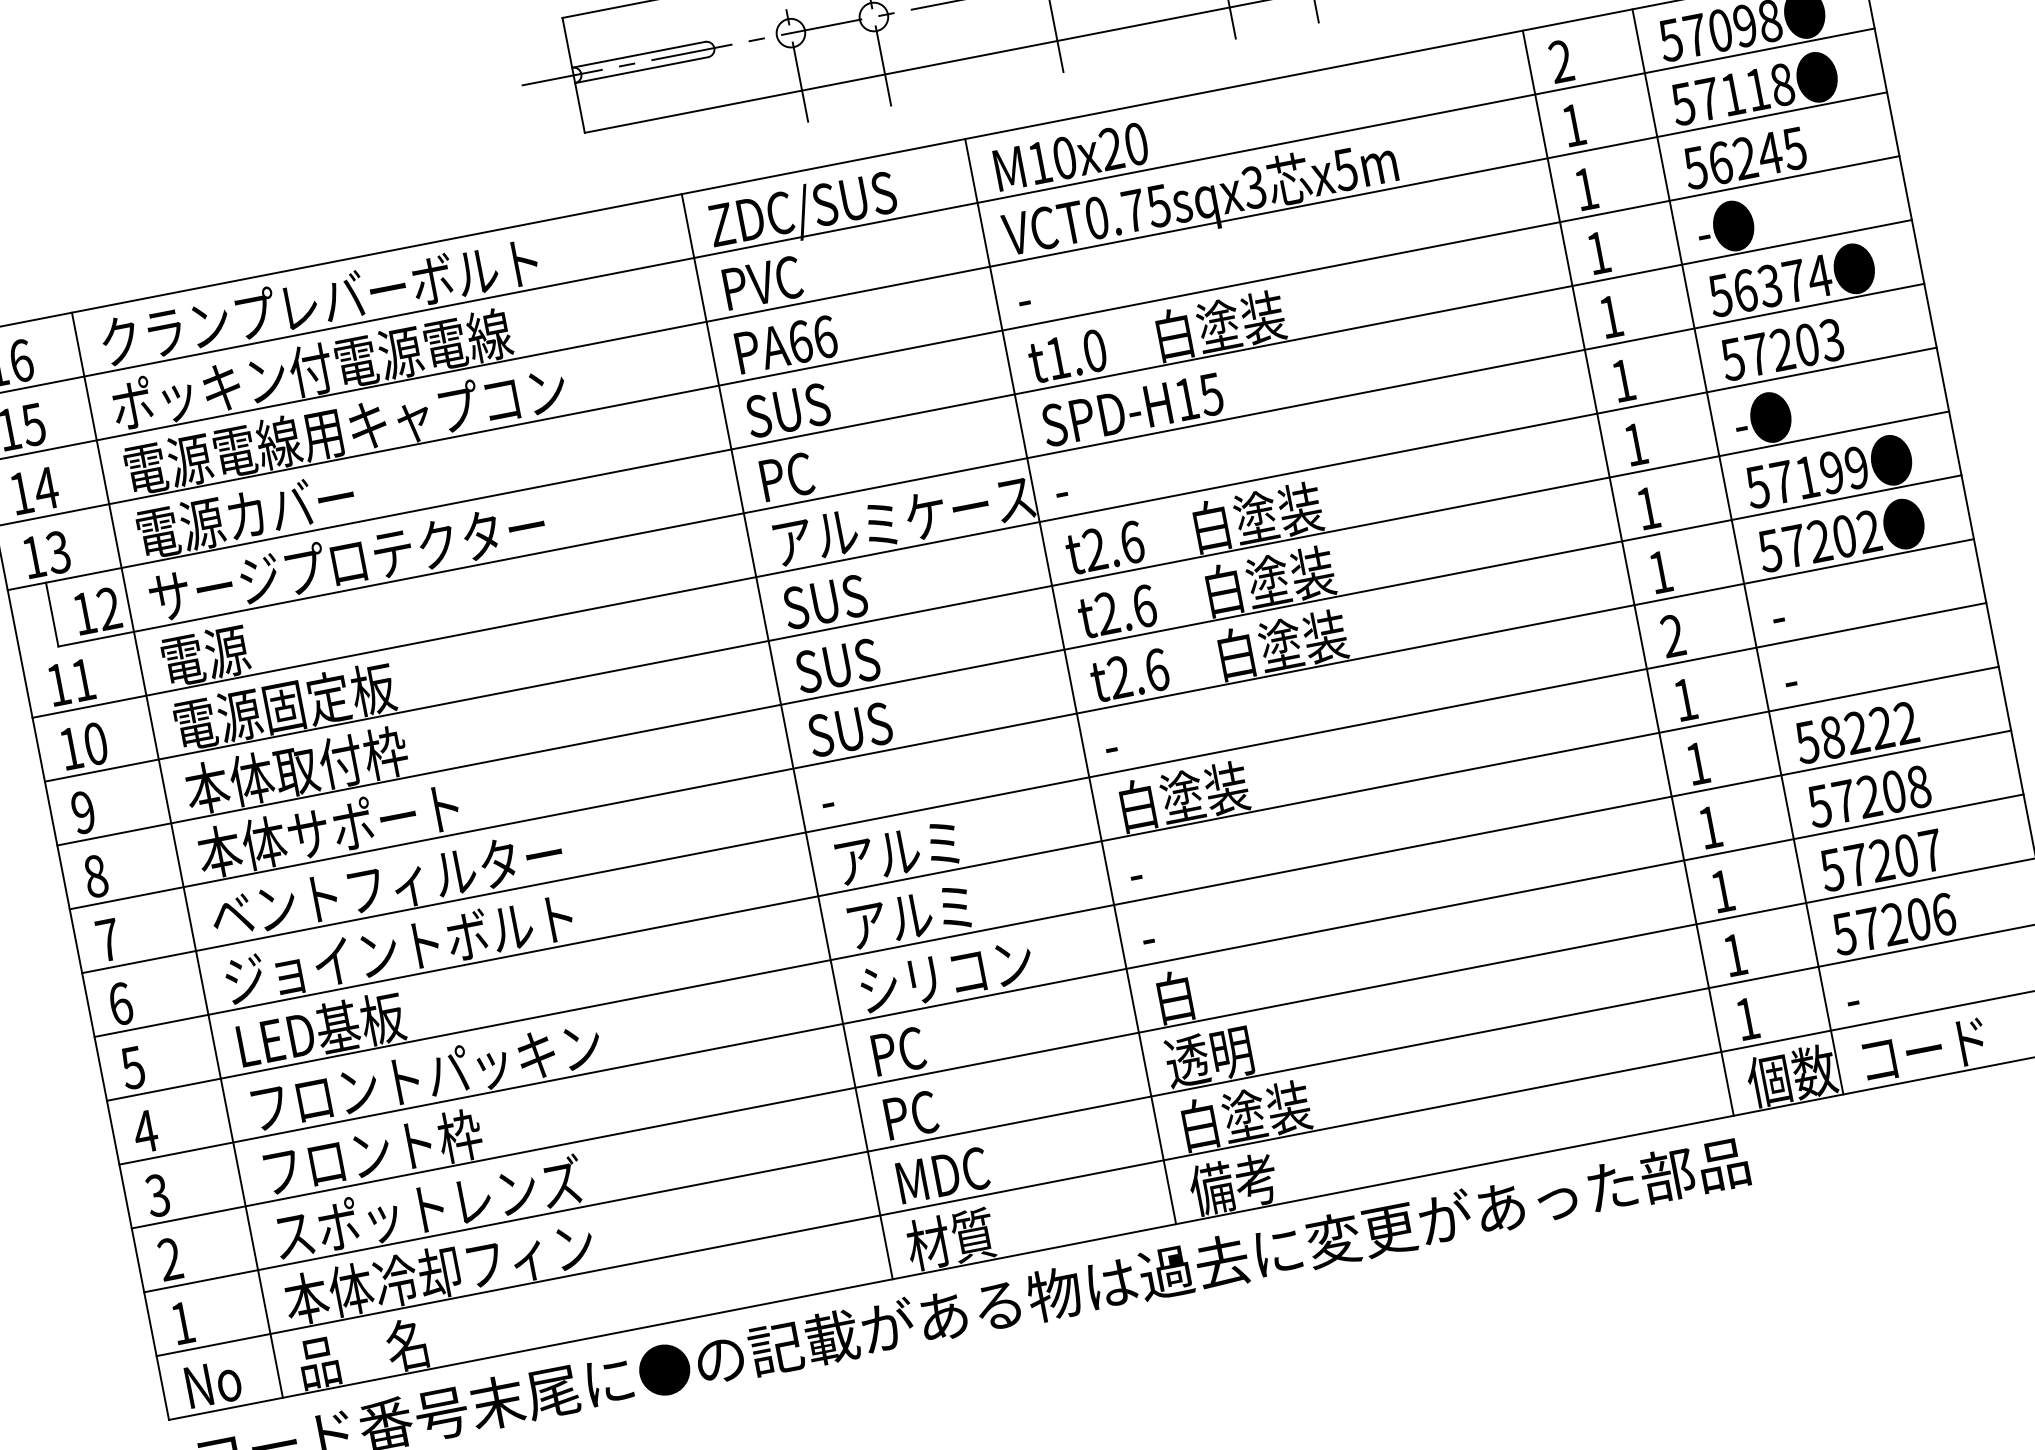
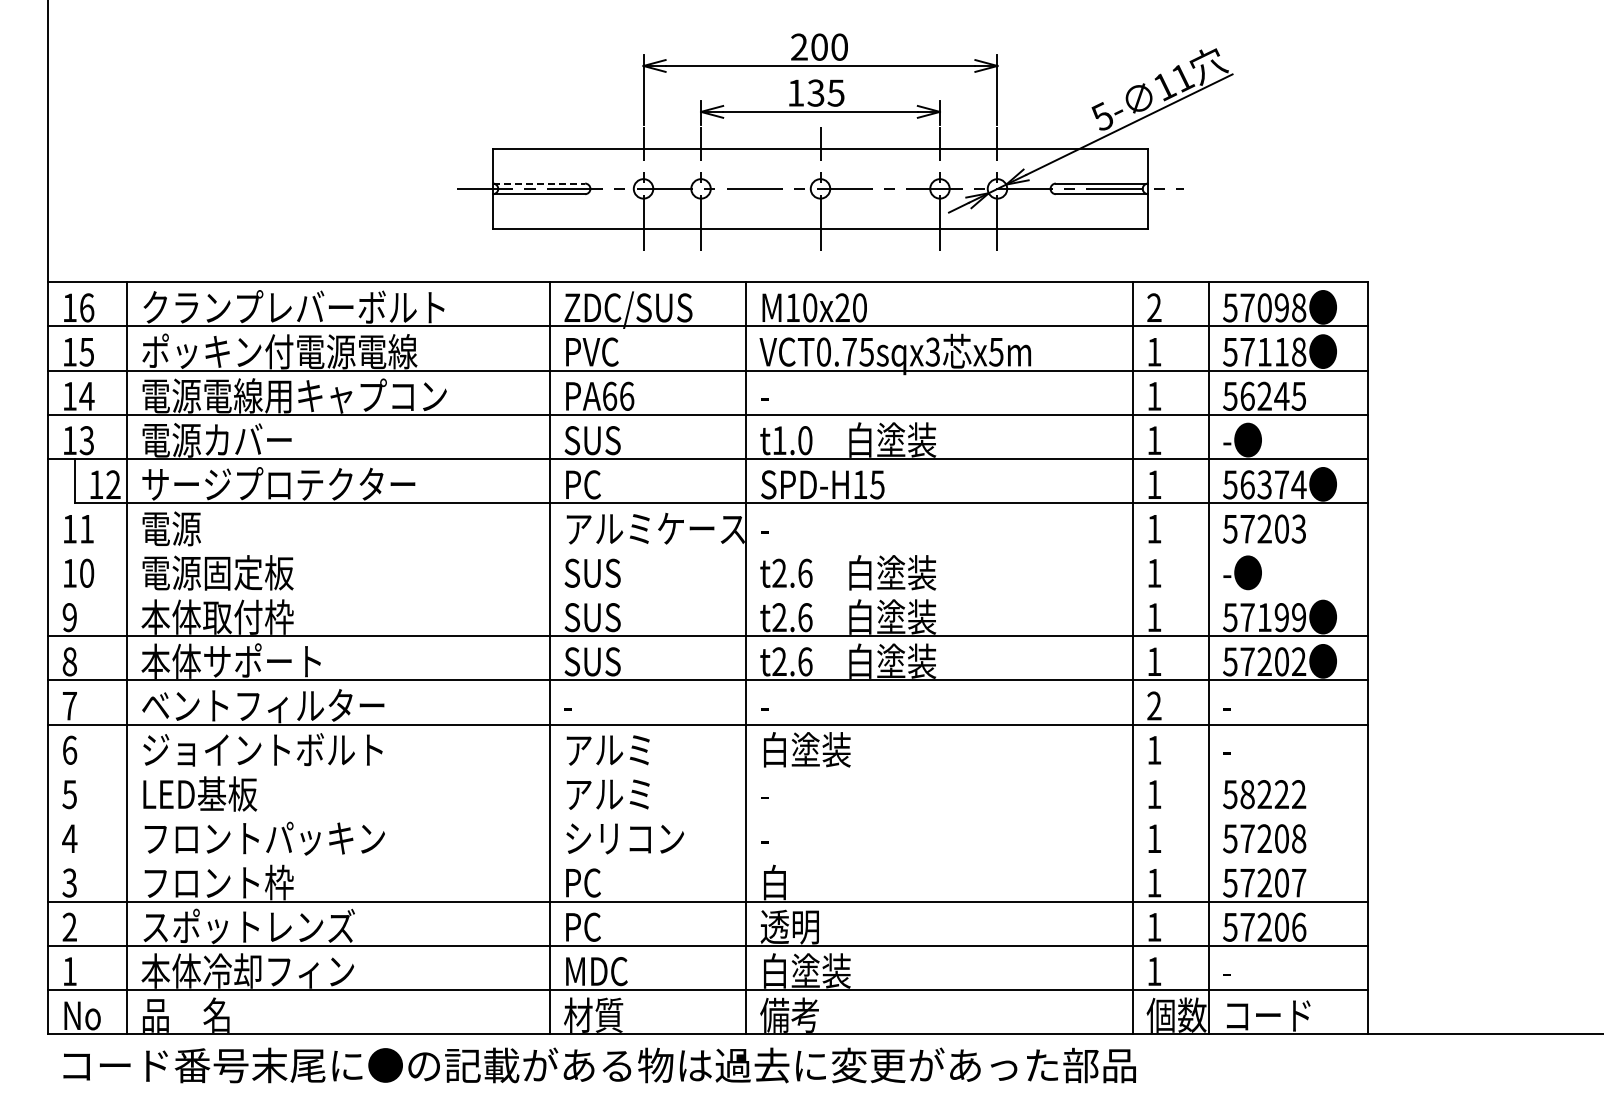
line: (639, 54) -> (539, 183), solid -> dashed
line: (983, 532) -> (707, 547), removed
line: (996, 596) -> (707, 591), removed
line: (1045, 851) -> (707, 768), removed
line: (1058, 916) -> (707, 813), removed
line: (1070, 979) -> (707, 857), removed

